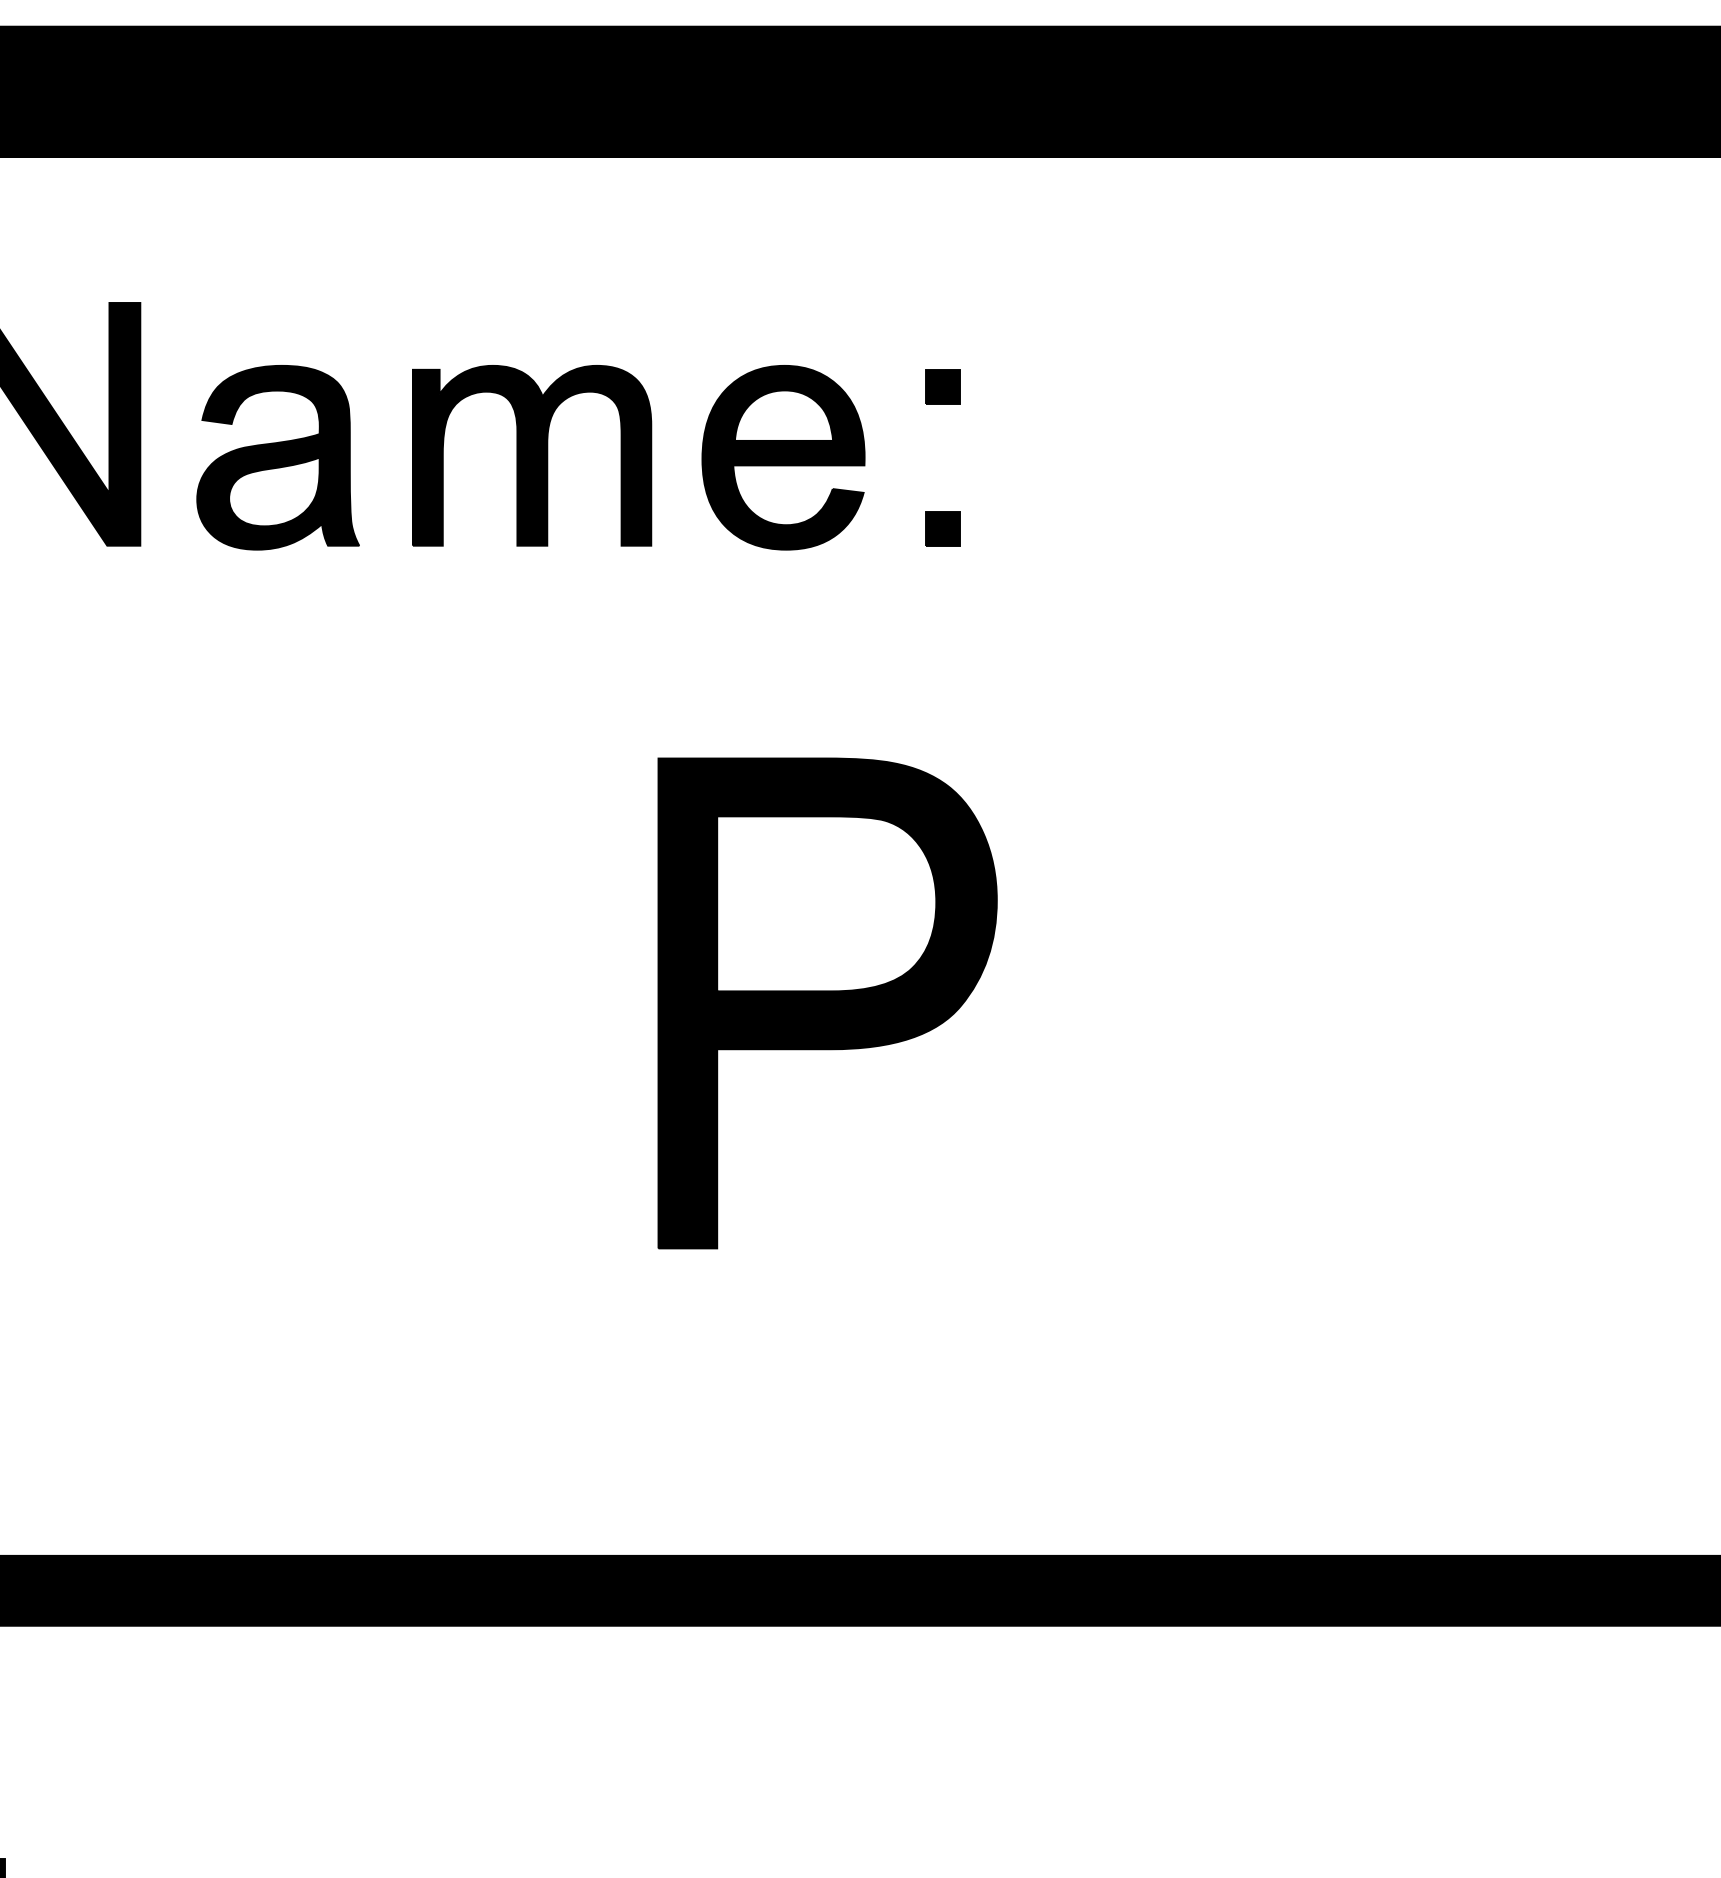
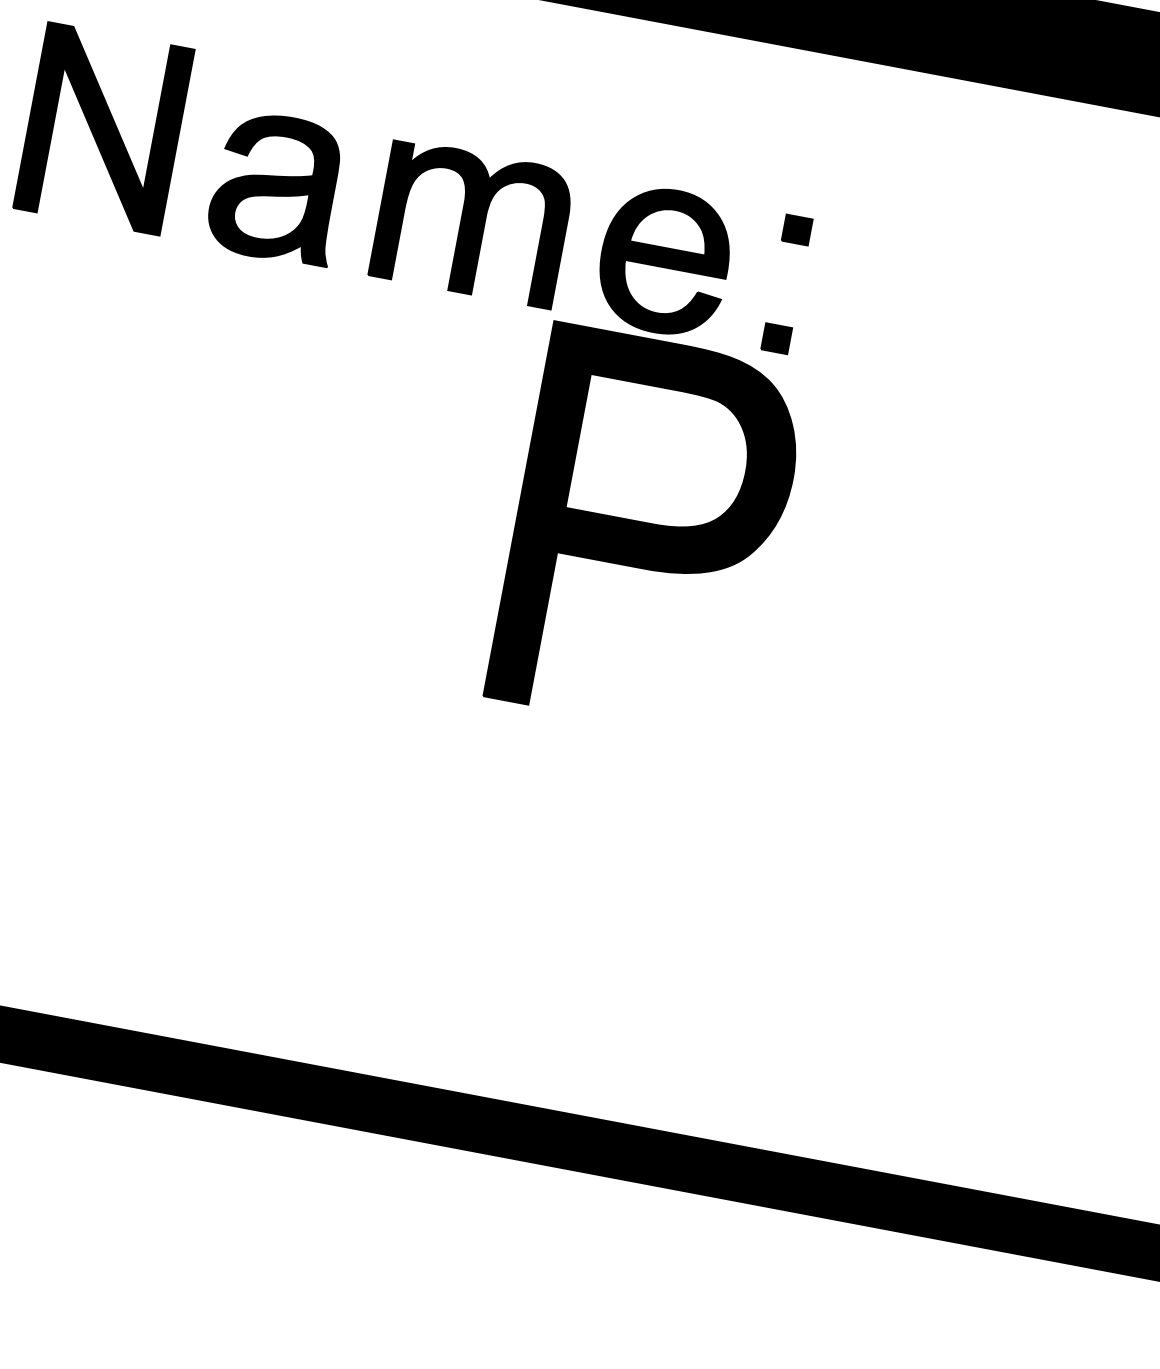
part: (827, 1003) -> (648, 533), moved

